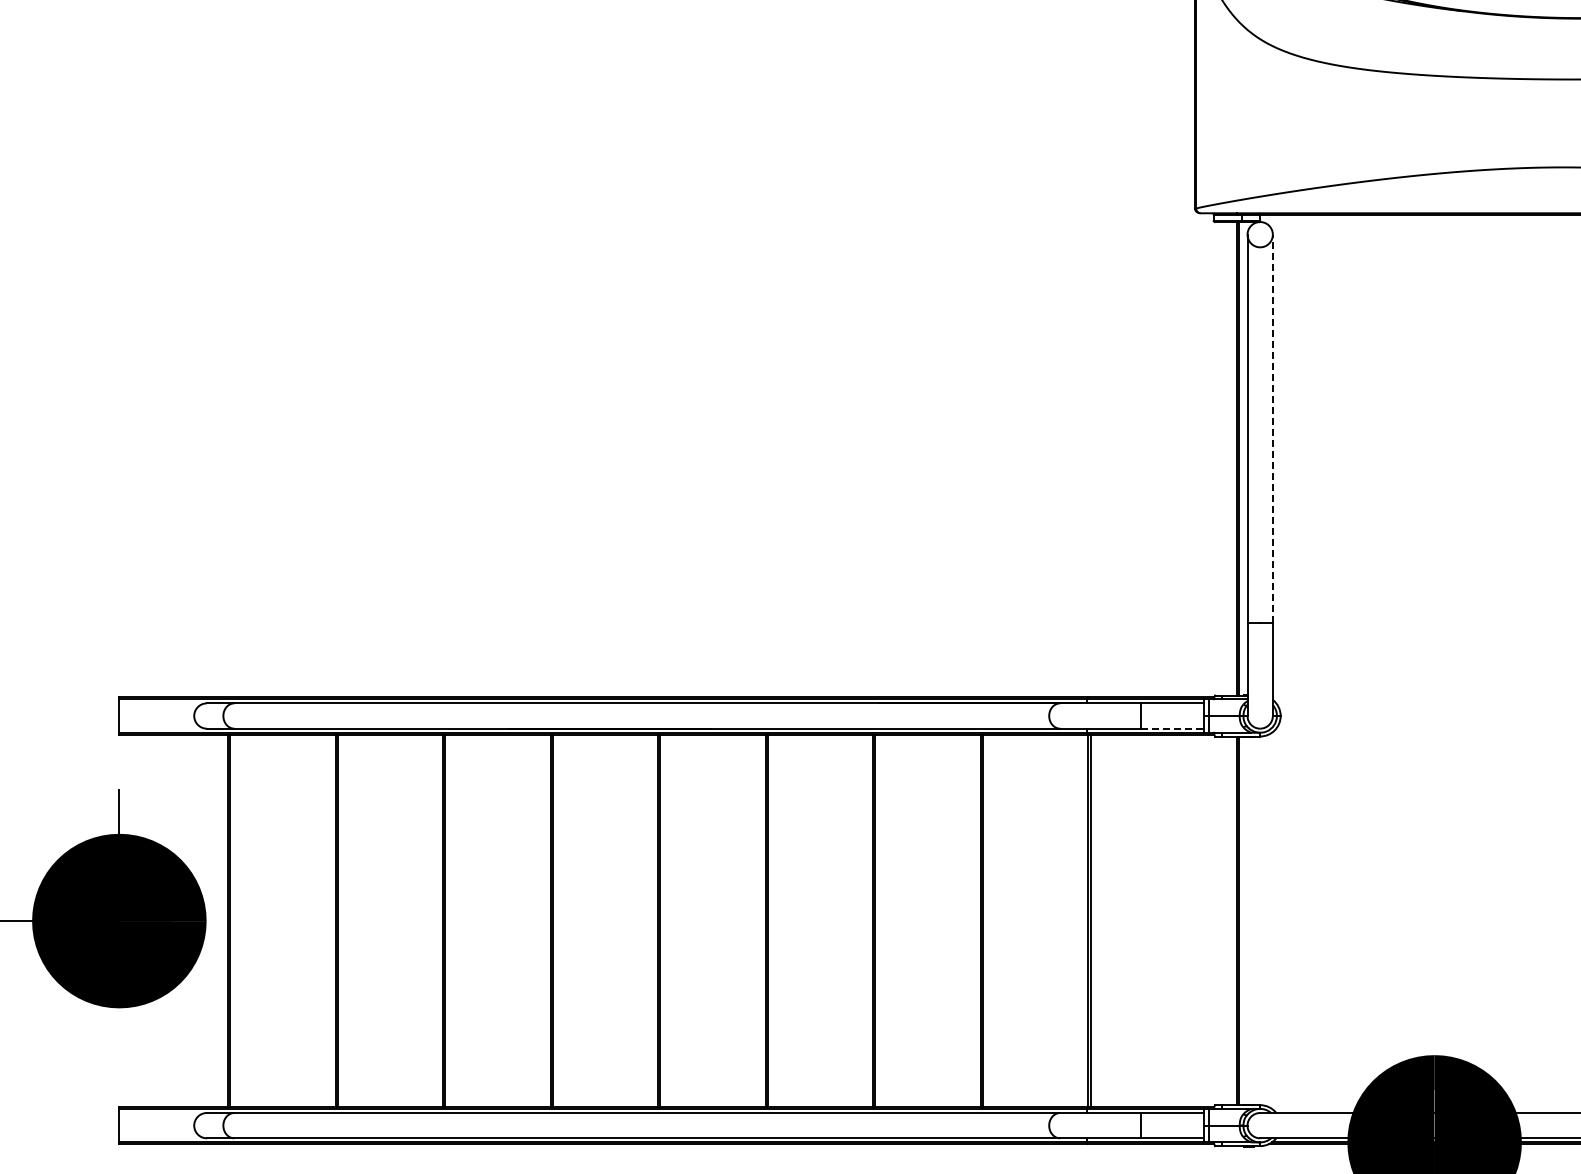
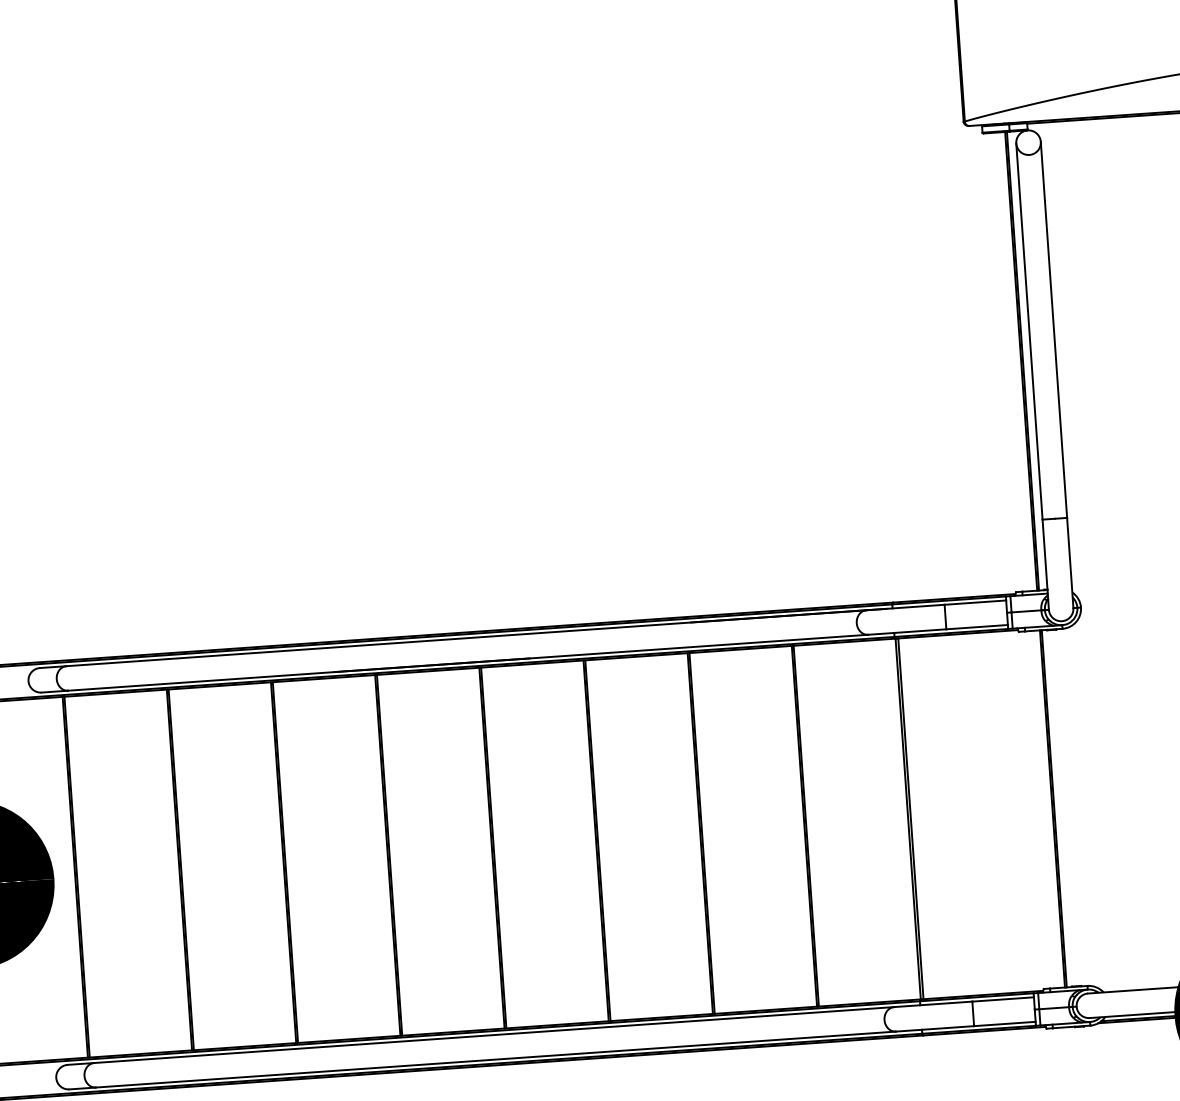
line: (1272, 428) -> (1053, 329), dashed -> solid
line: (1172, 728) -> (977, 626), dashed -> solid

